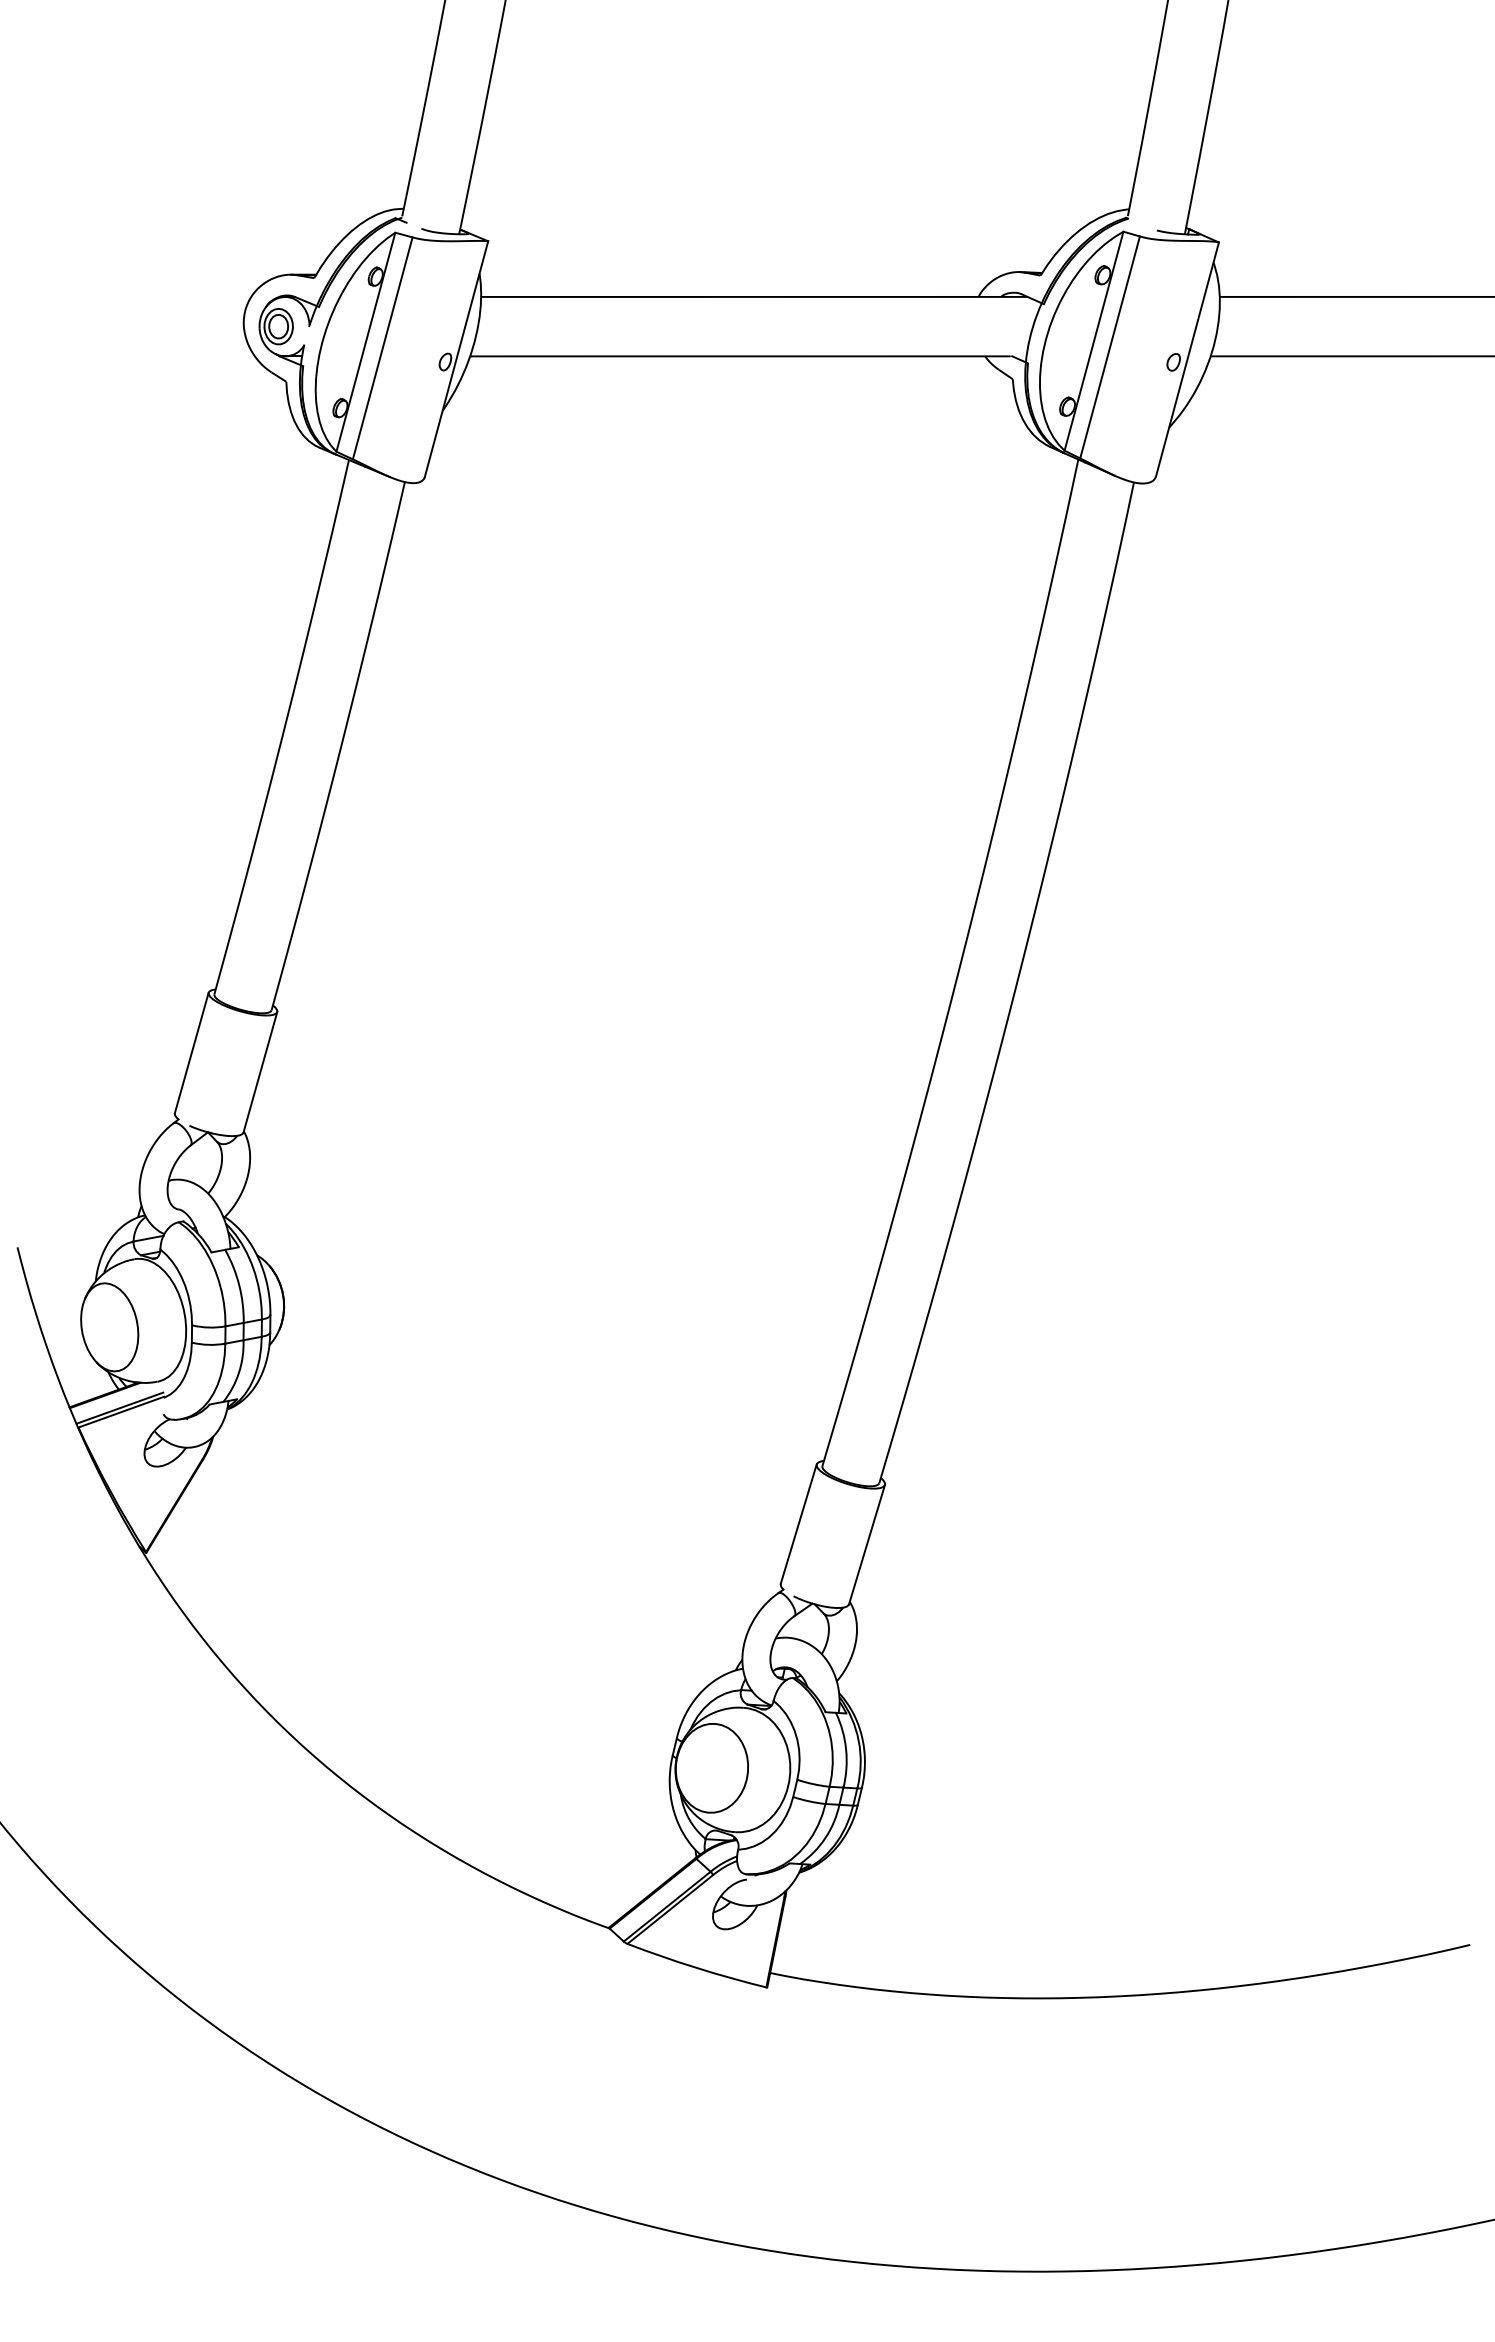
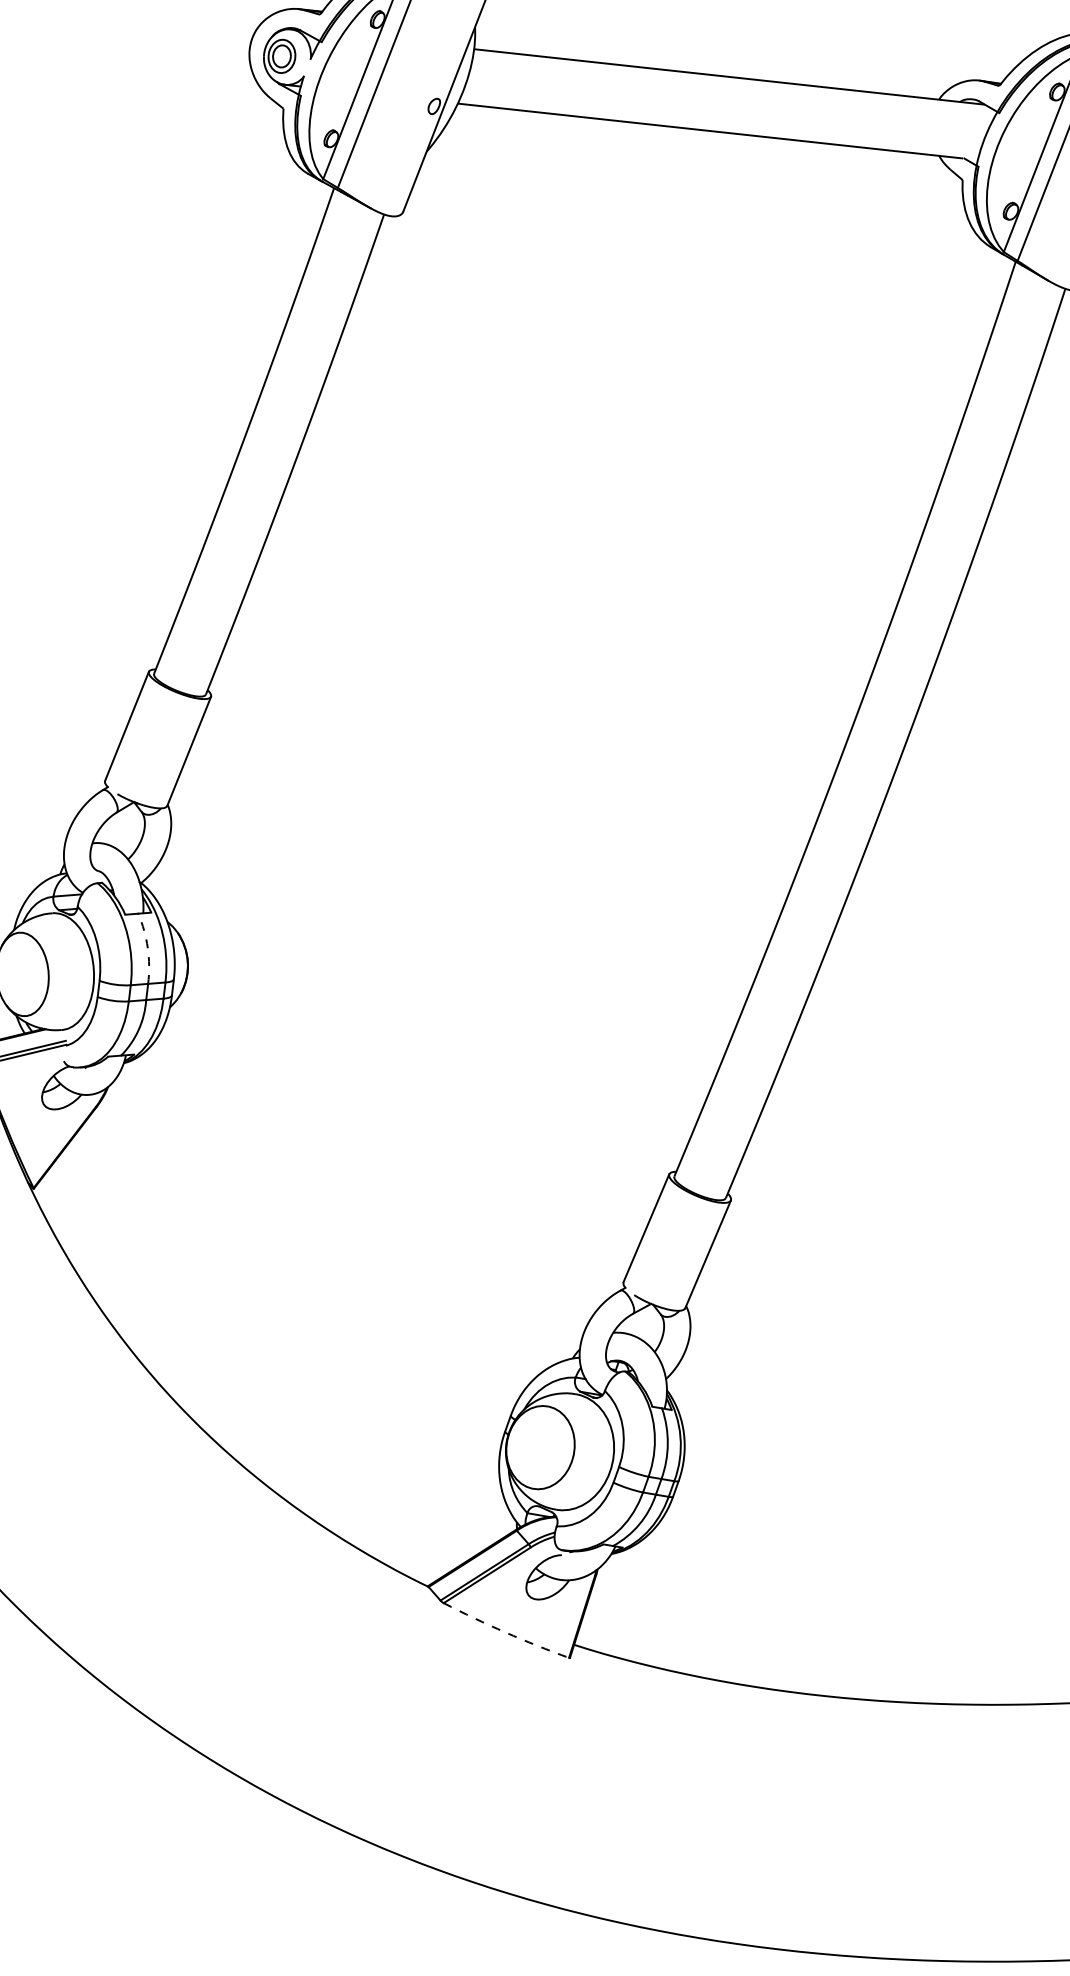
arc: (239, 1285) -> (148, 948), solid -> dashed
arc: (696, 1967) -> (505, 1632), solid -> dashed

